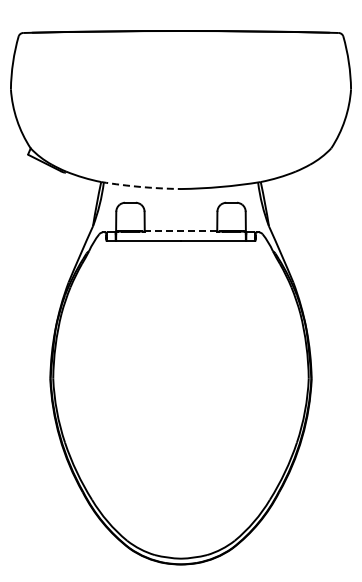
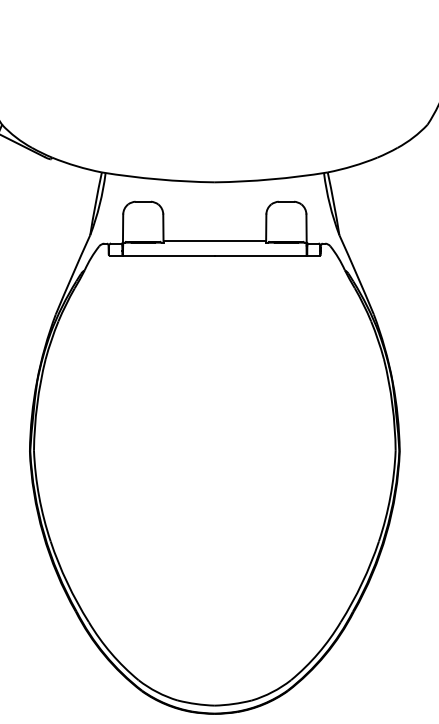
arc: (140, 186) -> (157, 178), dashed -> solid
line: (180, 230) -> (214, 241), dashed -> solid

